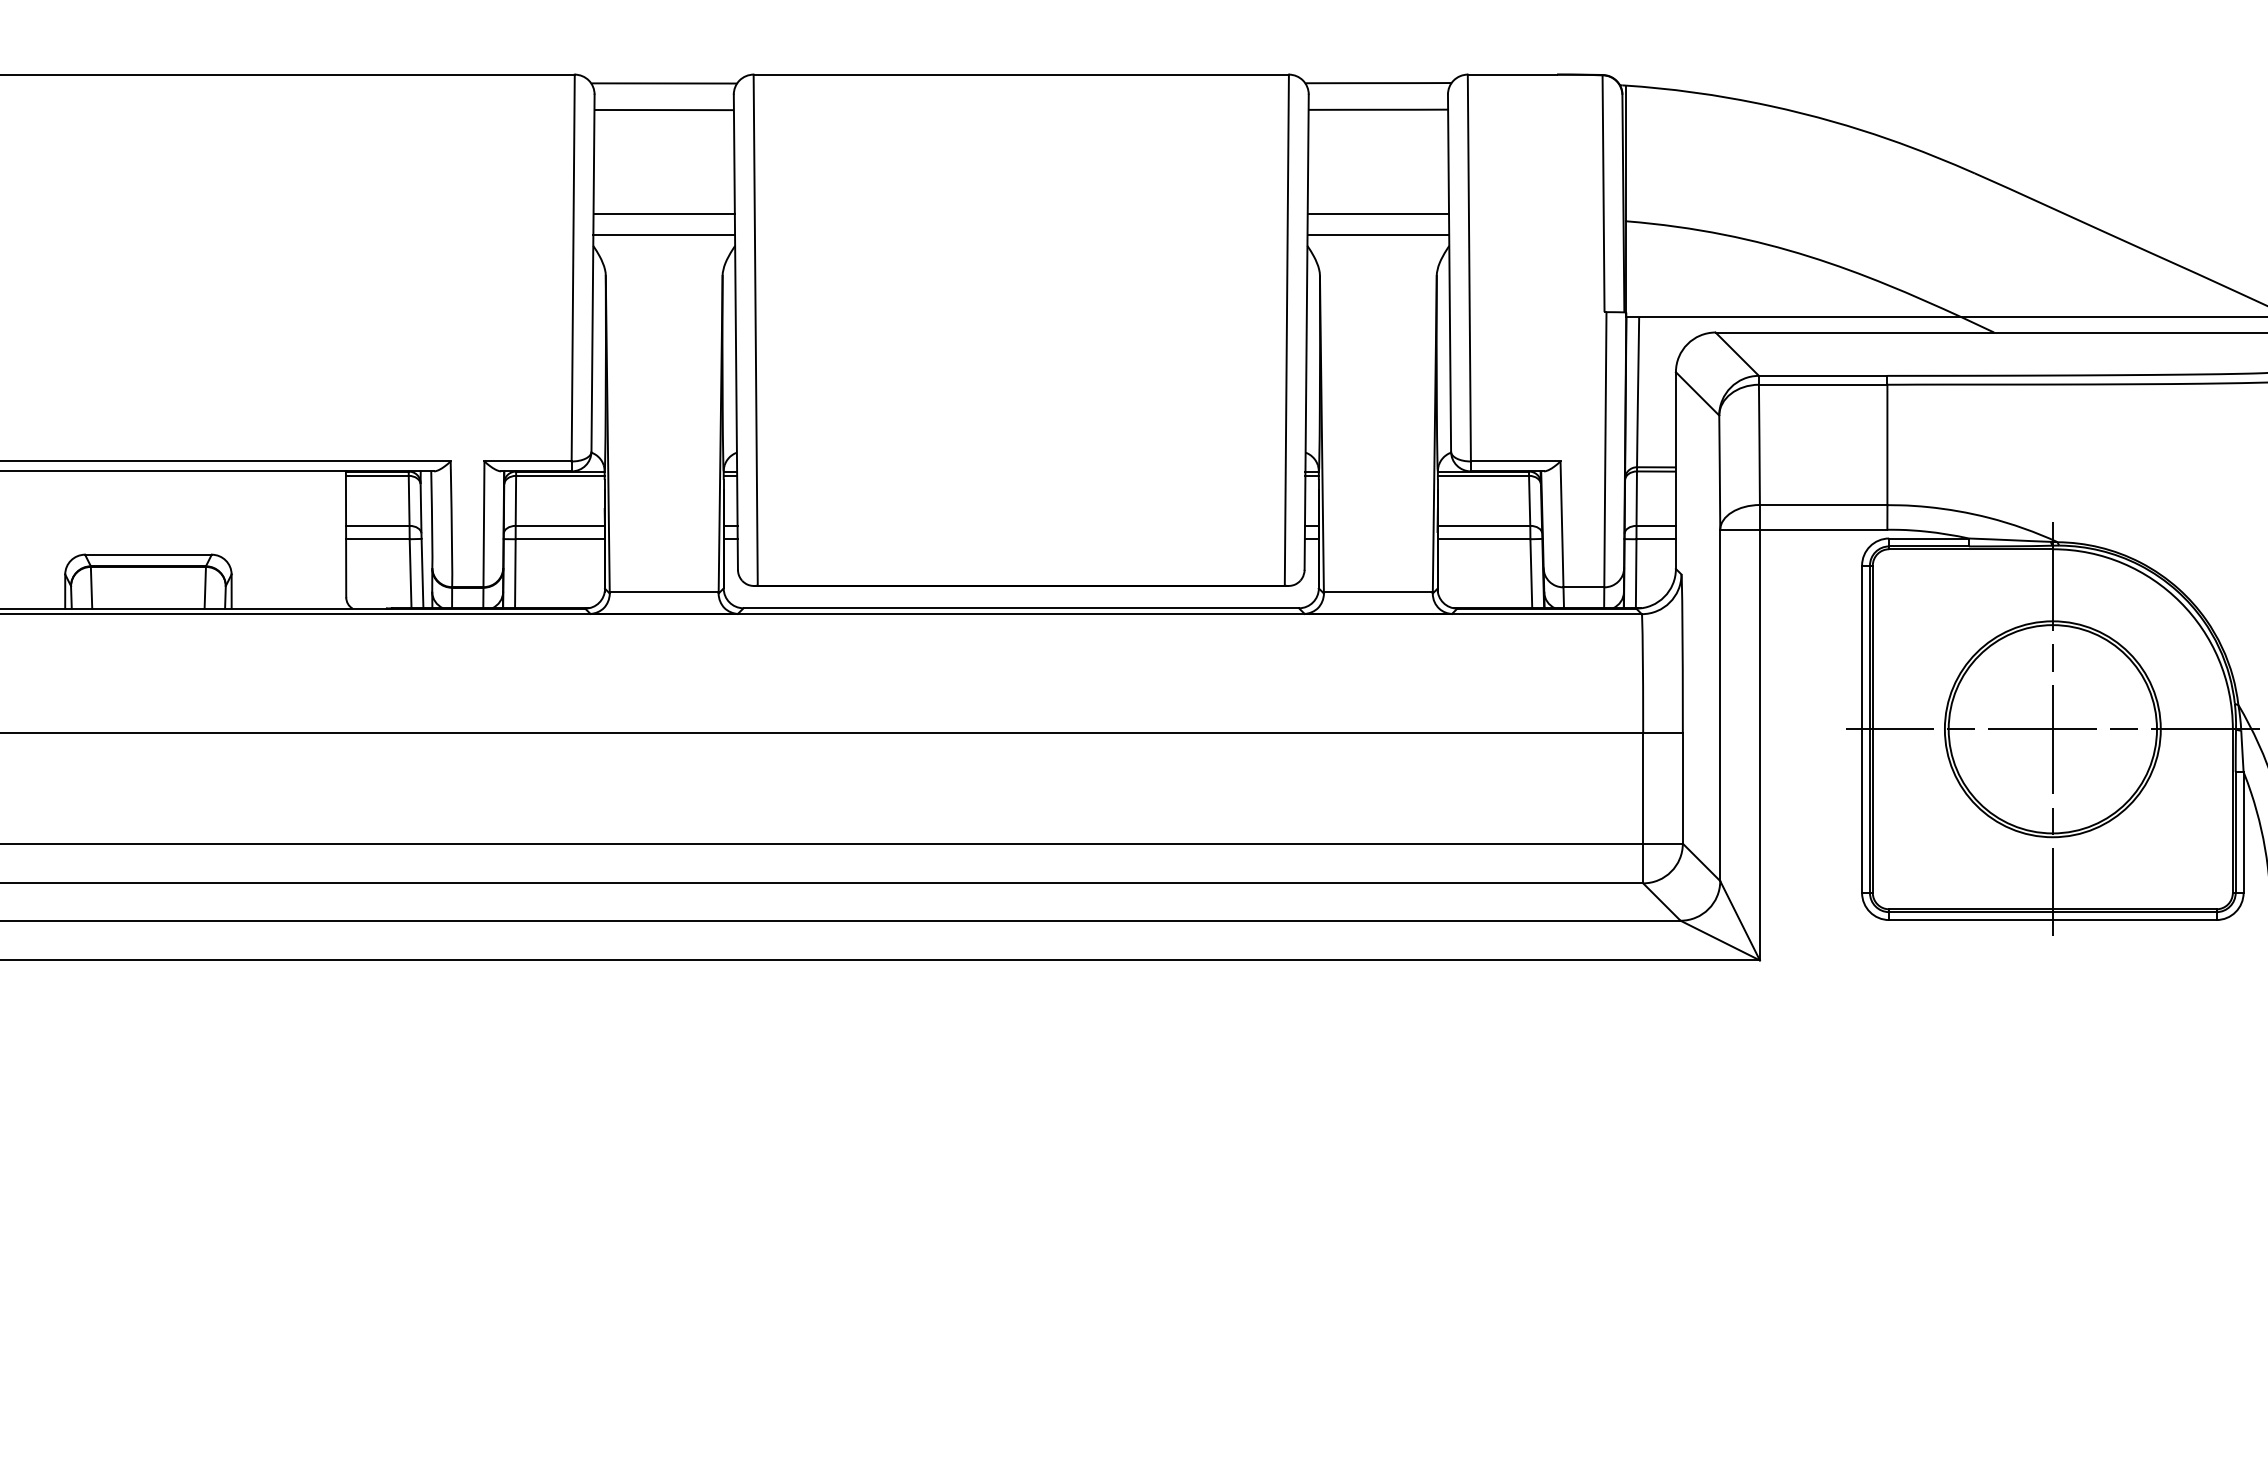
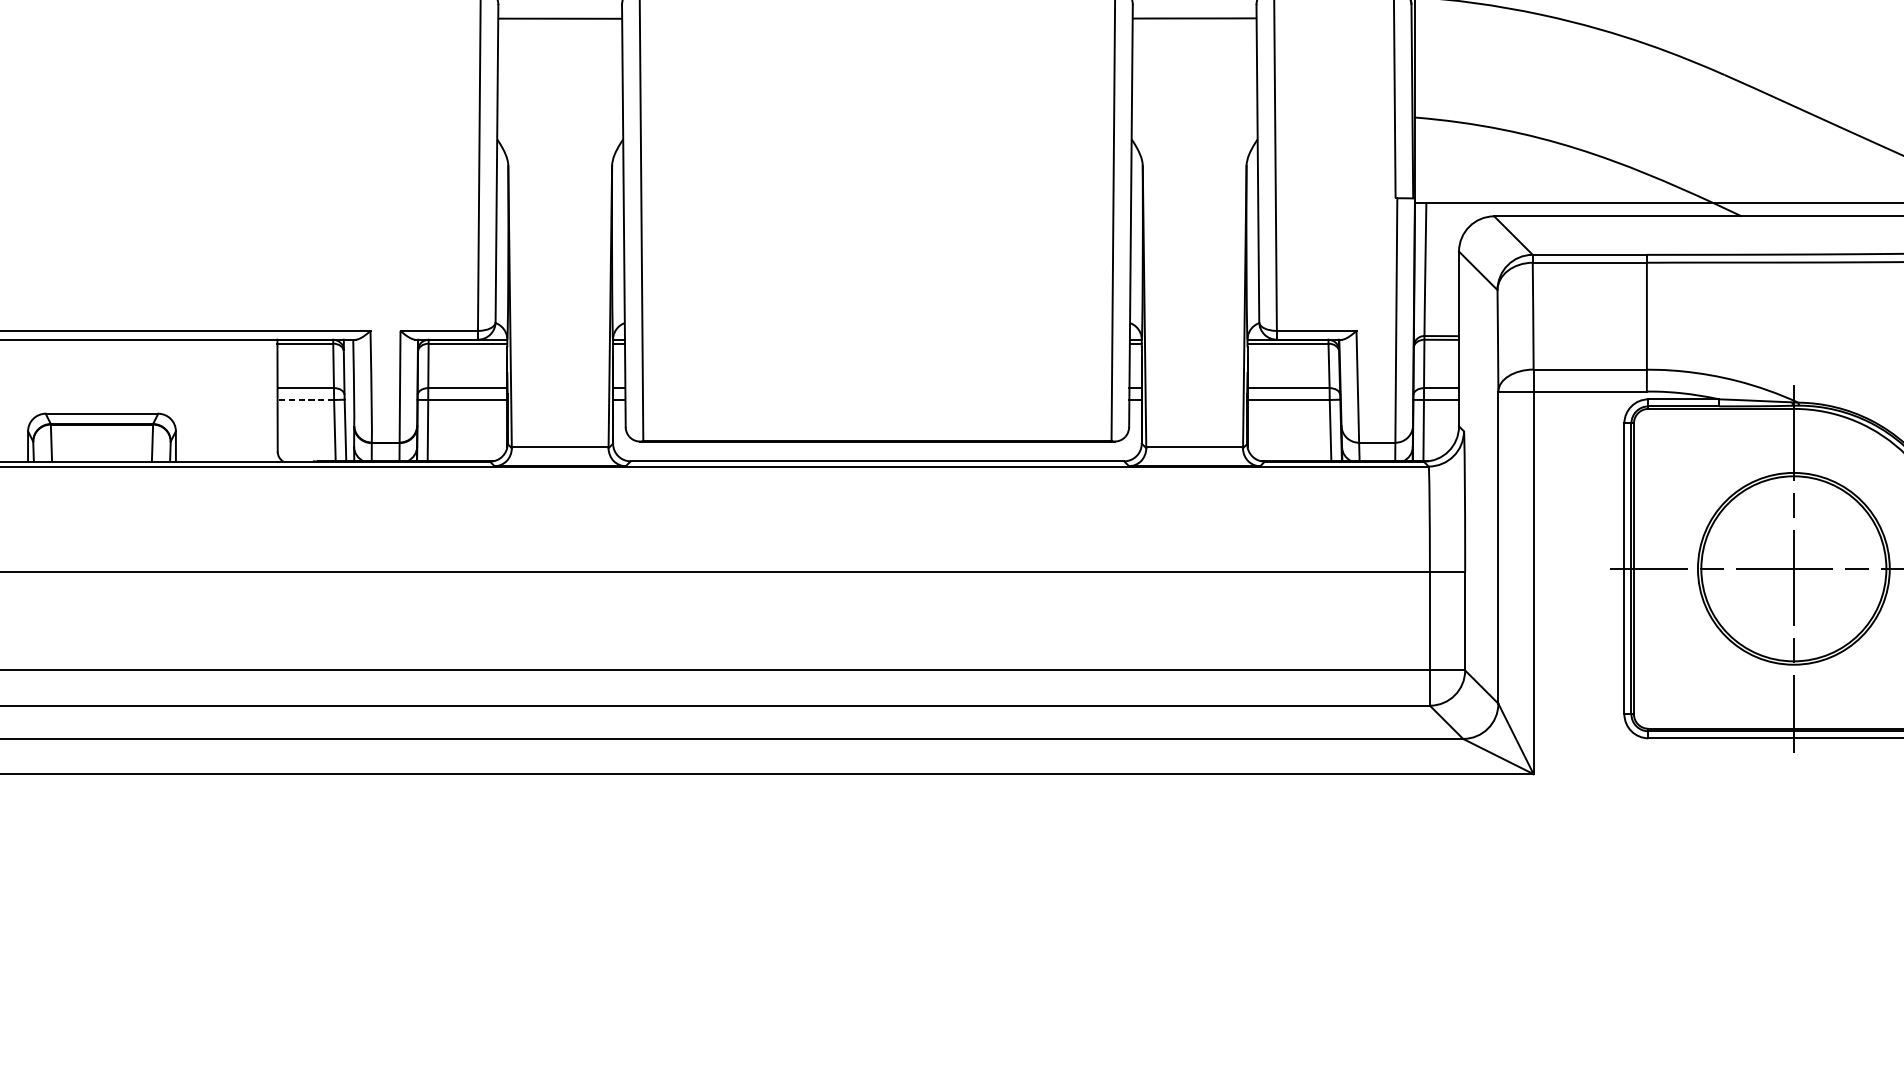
line: (663, 213) -> (559, 110), removed
line: (1378, 213) -> (1194, 110), removed
line: (664, 235) -> (560, 130), removed
line: (1378, 235) -> (1194, 130), removed
line: (377, 539) -> (305, 400), solid -> dashed

